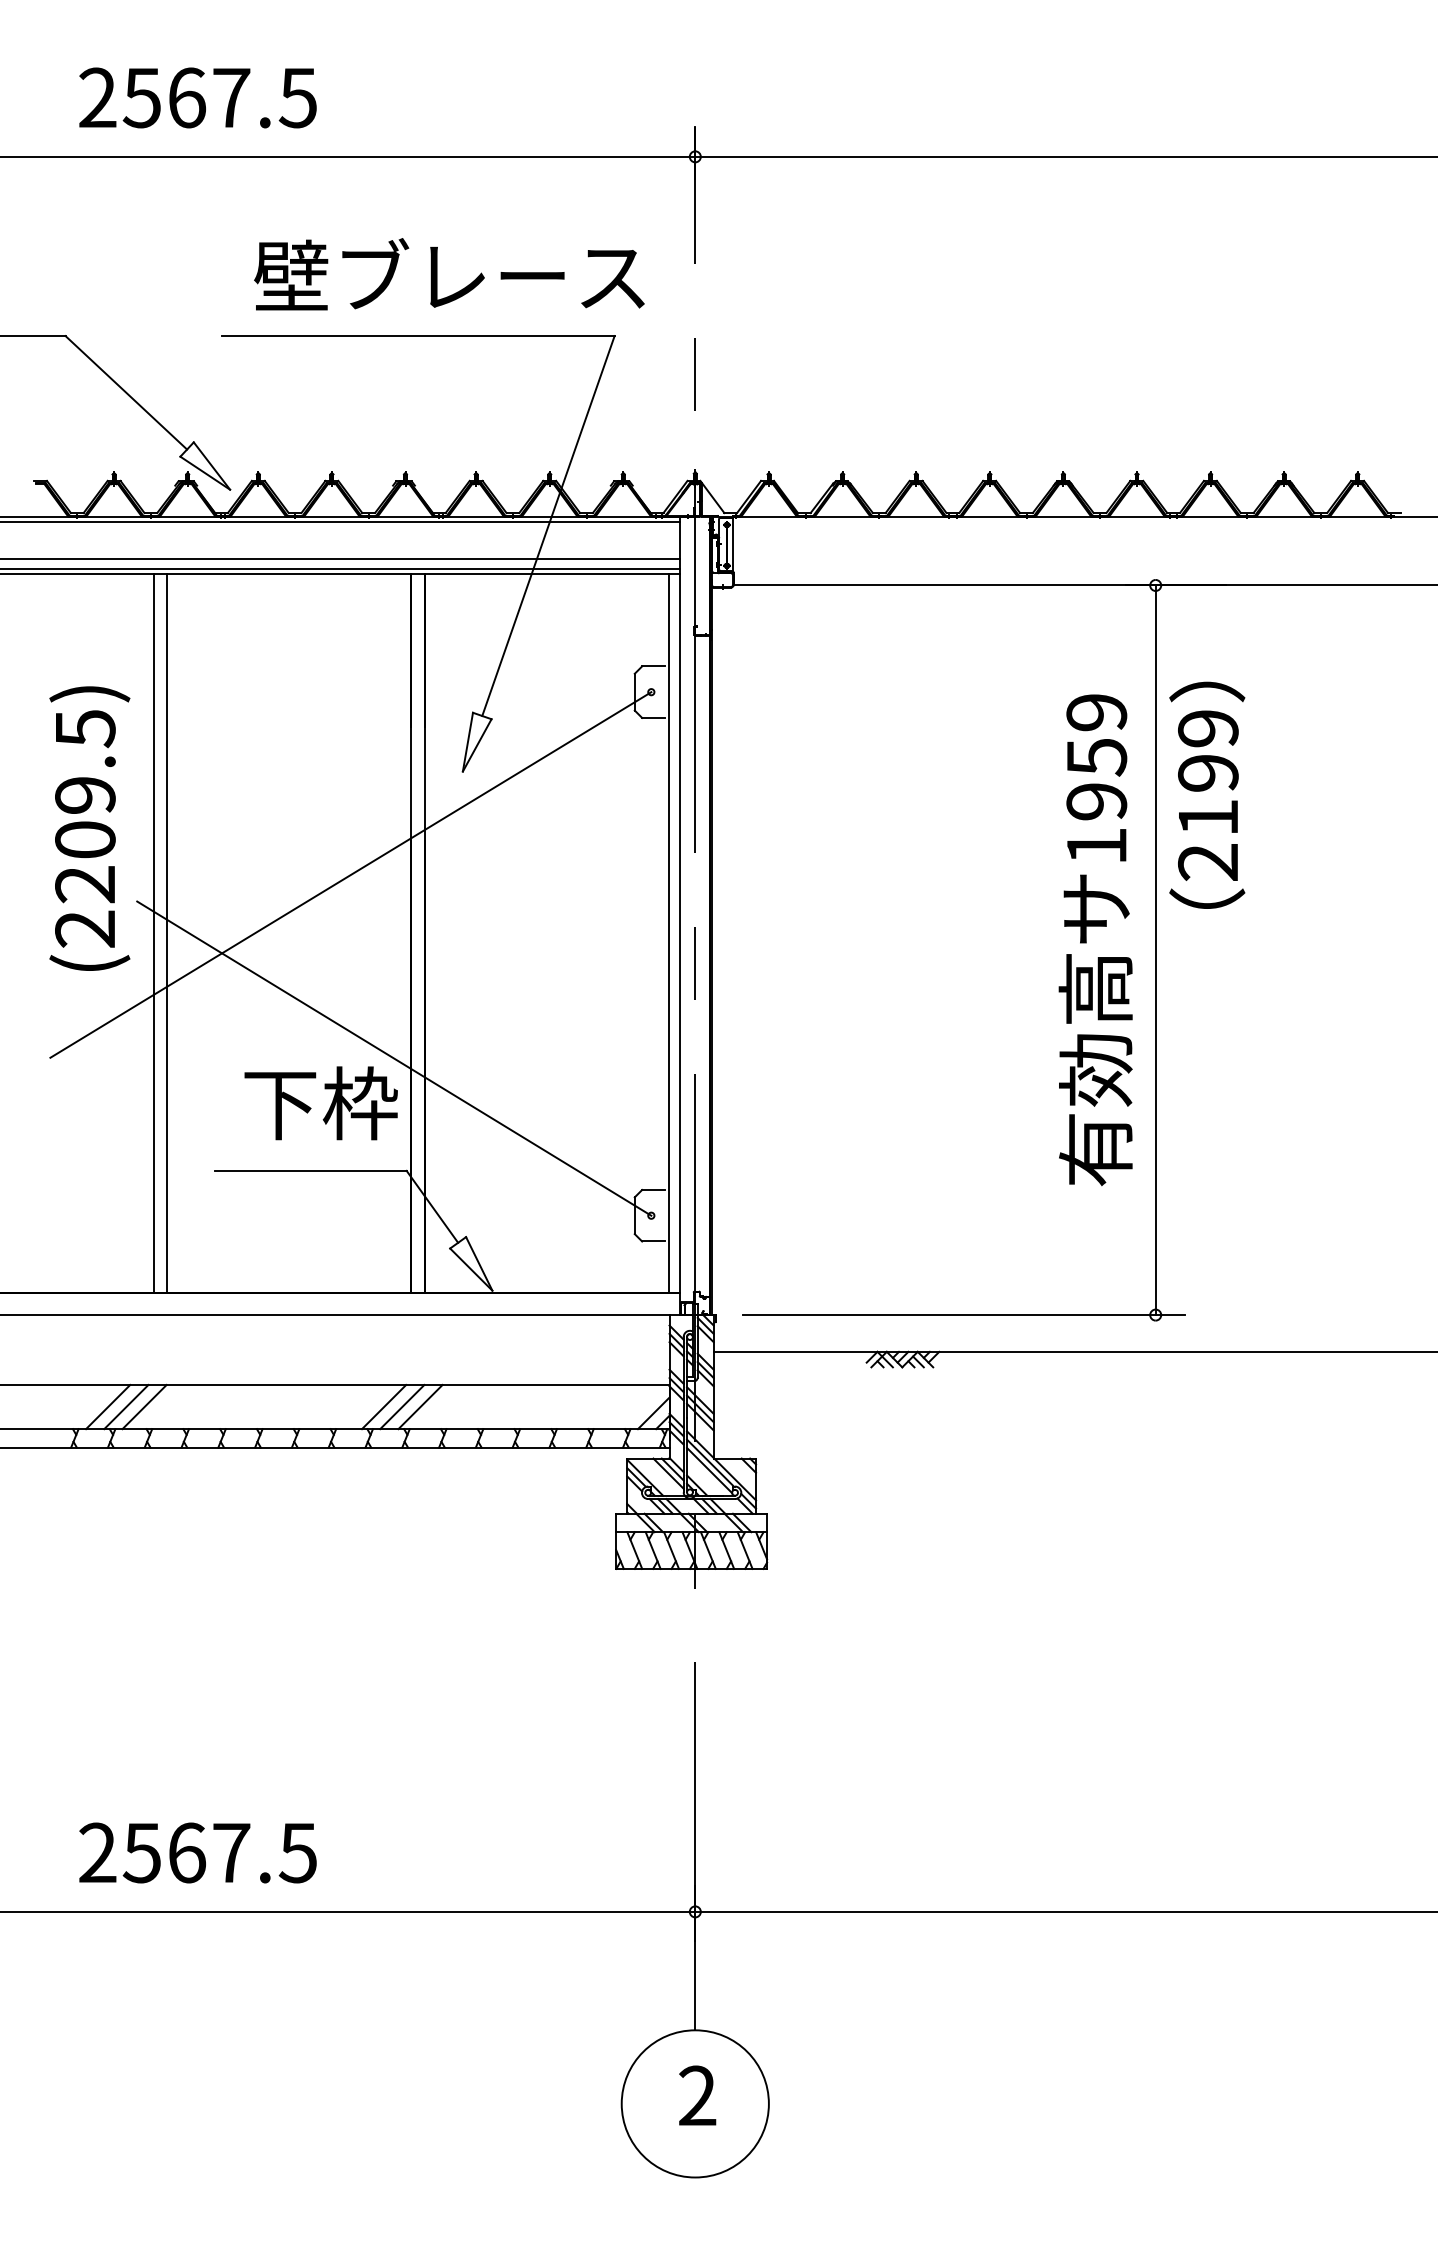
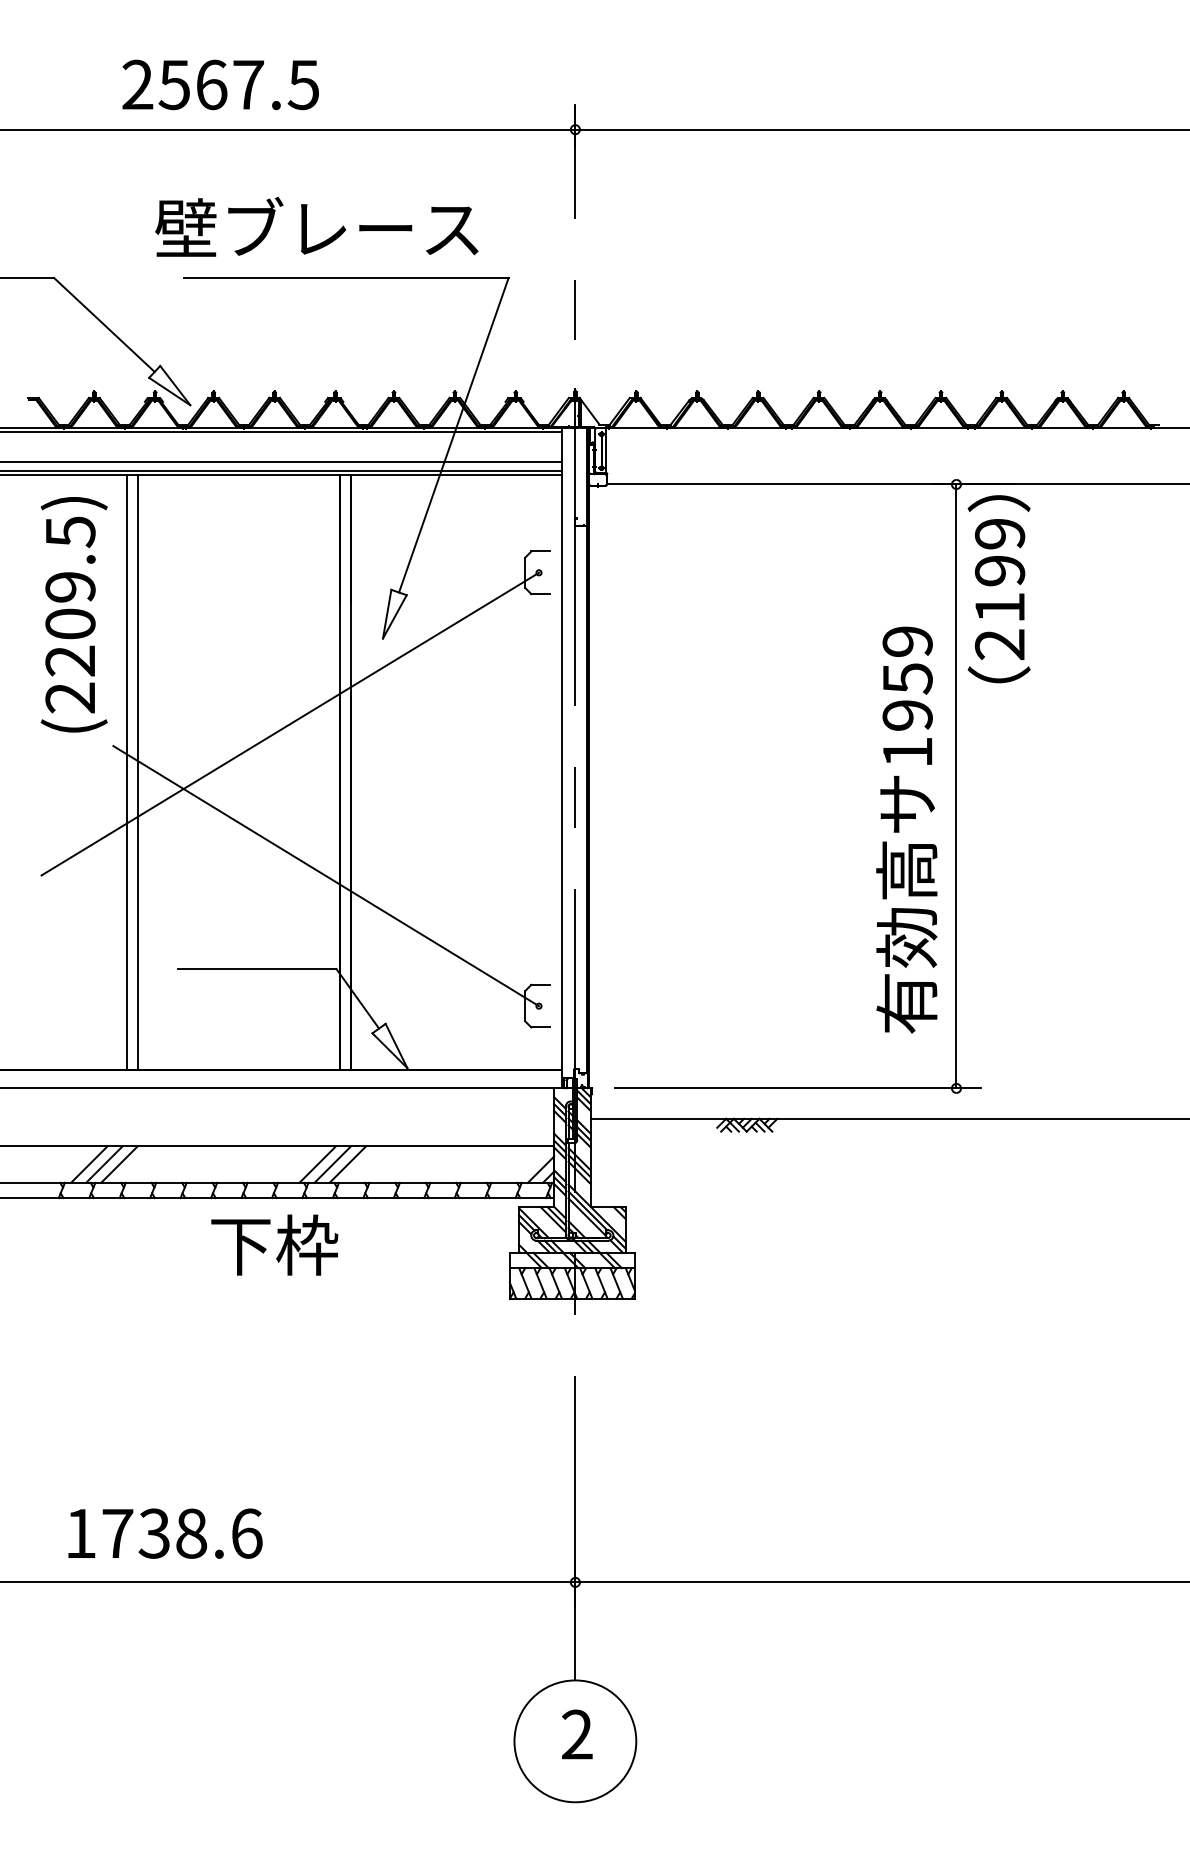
text: (197, 97) -> (220, 84), moved
text: (448, 273) -> (316, 226), moved
text: (1206, 795) -> (998, 589), moved
text: (88, 828) -> (73, 614), moved
line: (668, 933) -> (553, 772), removed
text: (1095, 939) -> (906, 829), moved
text: (320, 1102) -> (274, 1244), moved
text: (197, 1852) -> (163, 1533), 2567.5 -> 1738.6

